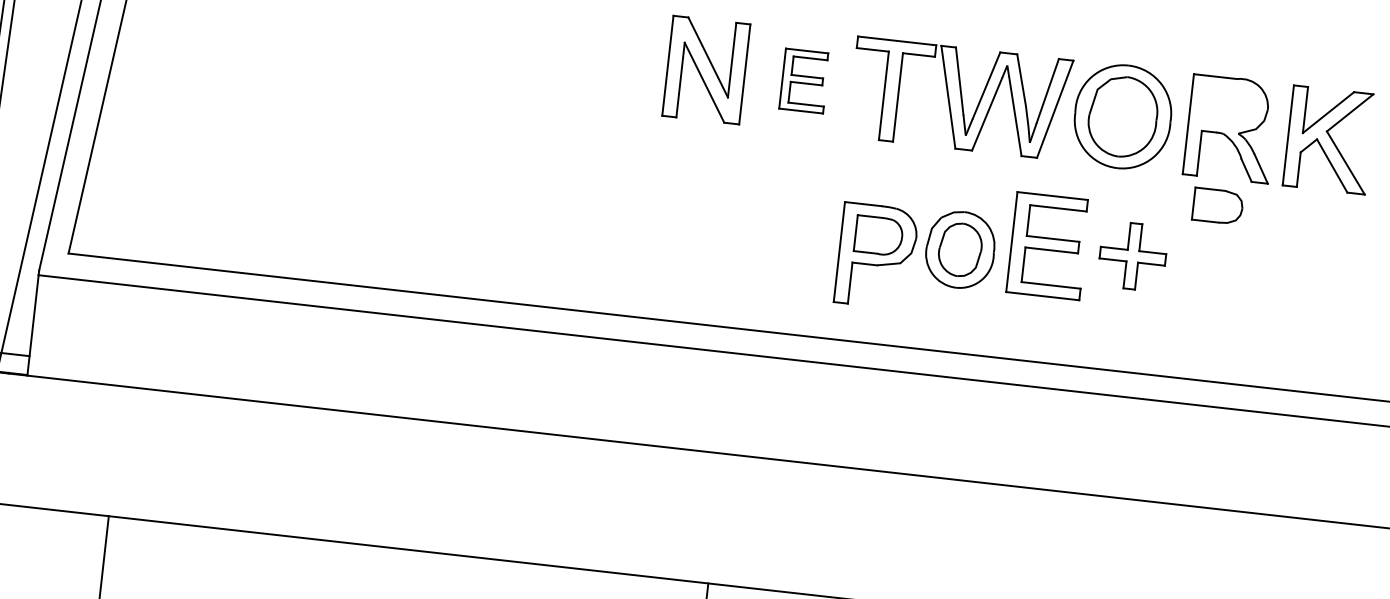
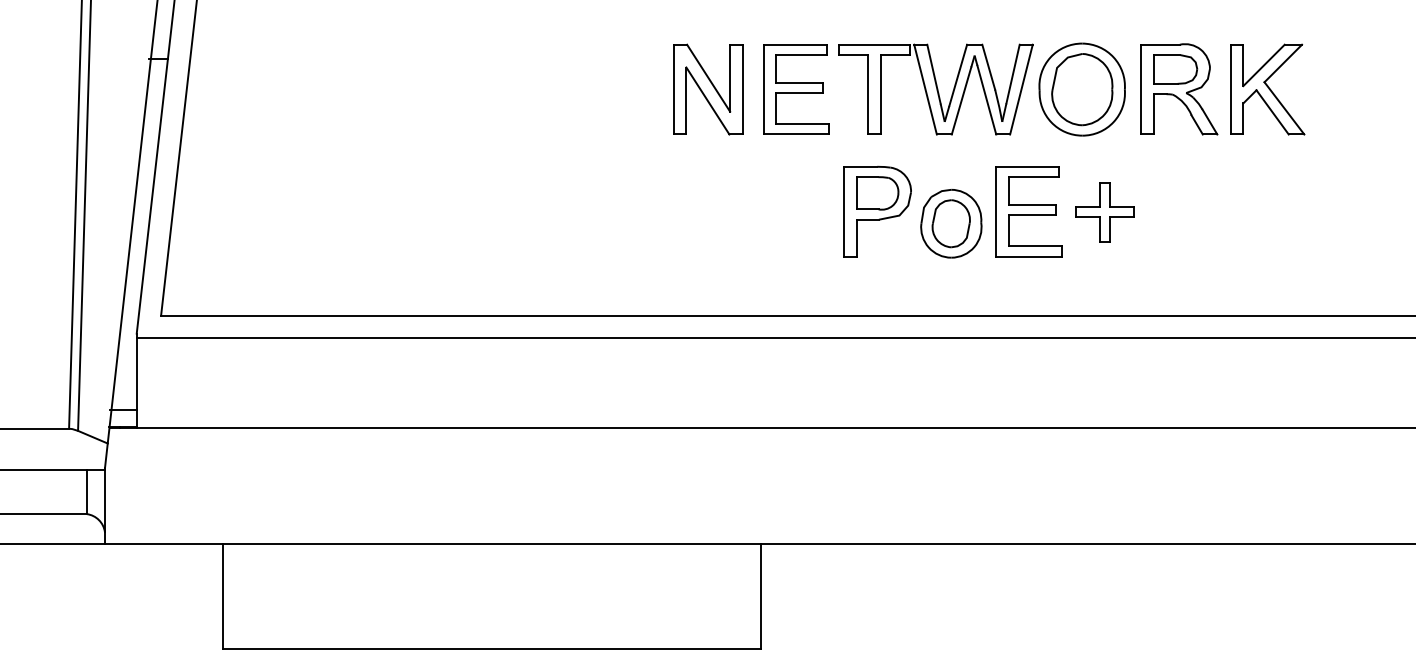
part: (804, 81) -> (796, 89), size x1.67
part: (1218, 206) -> (1175, 69), moved
part: (876, 256) -> (877, 211), moved

